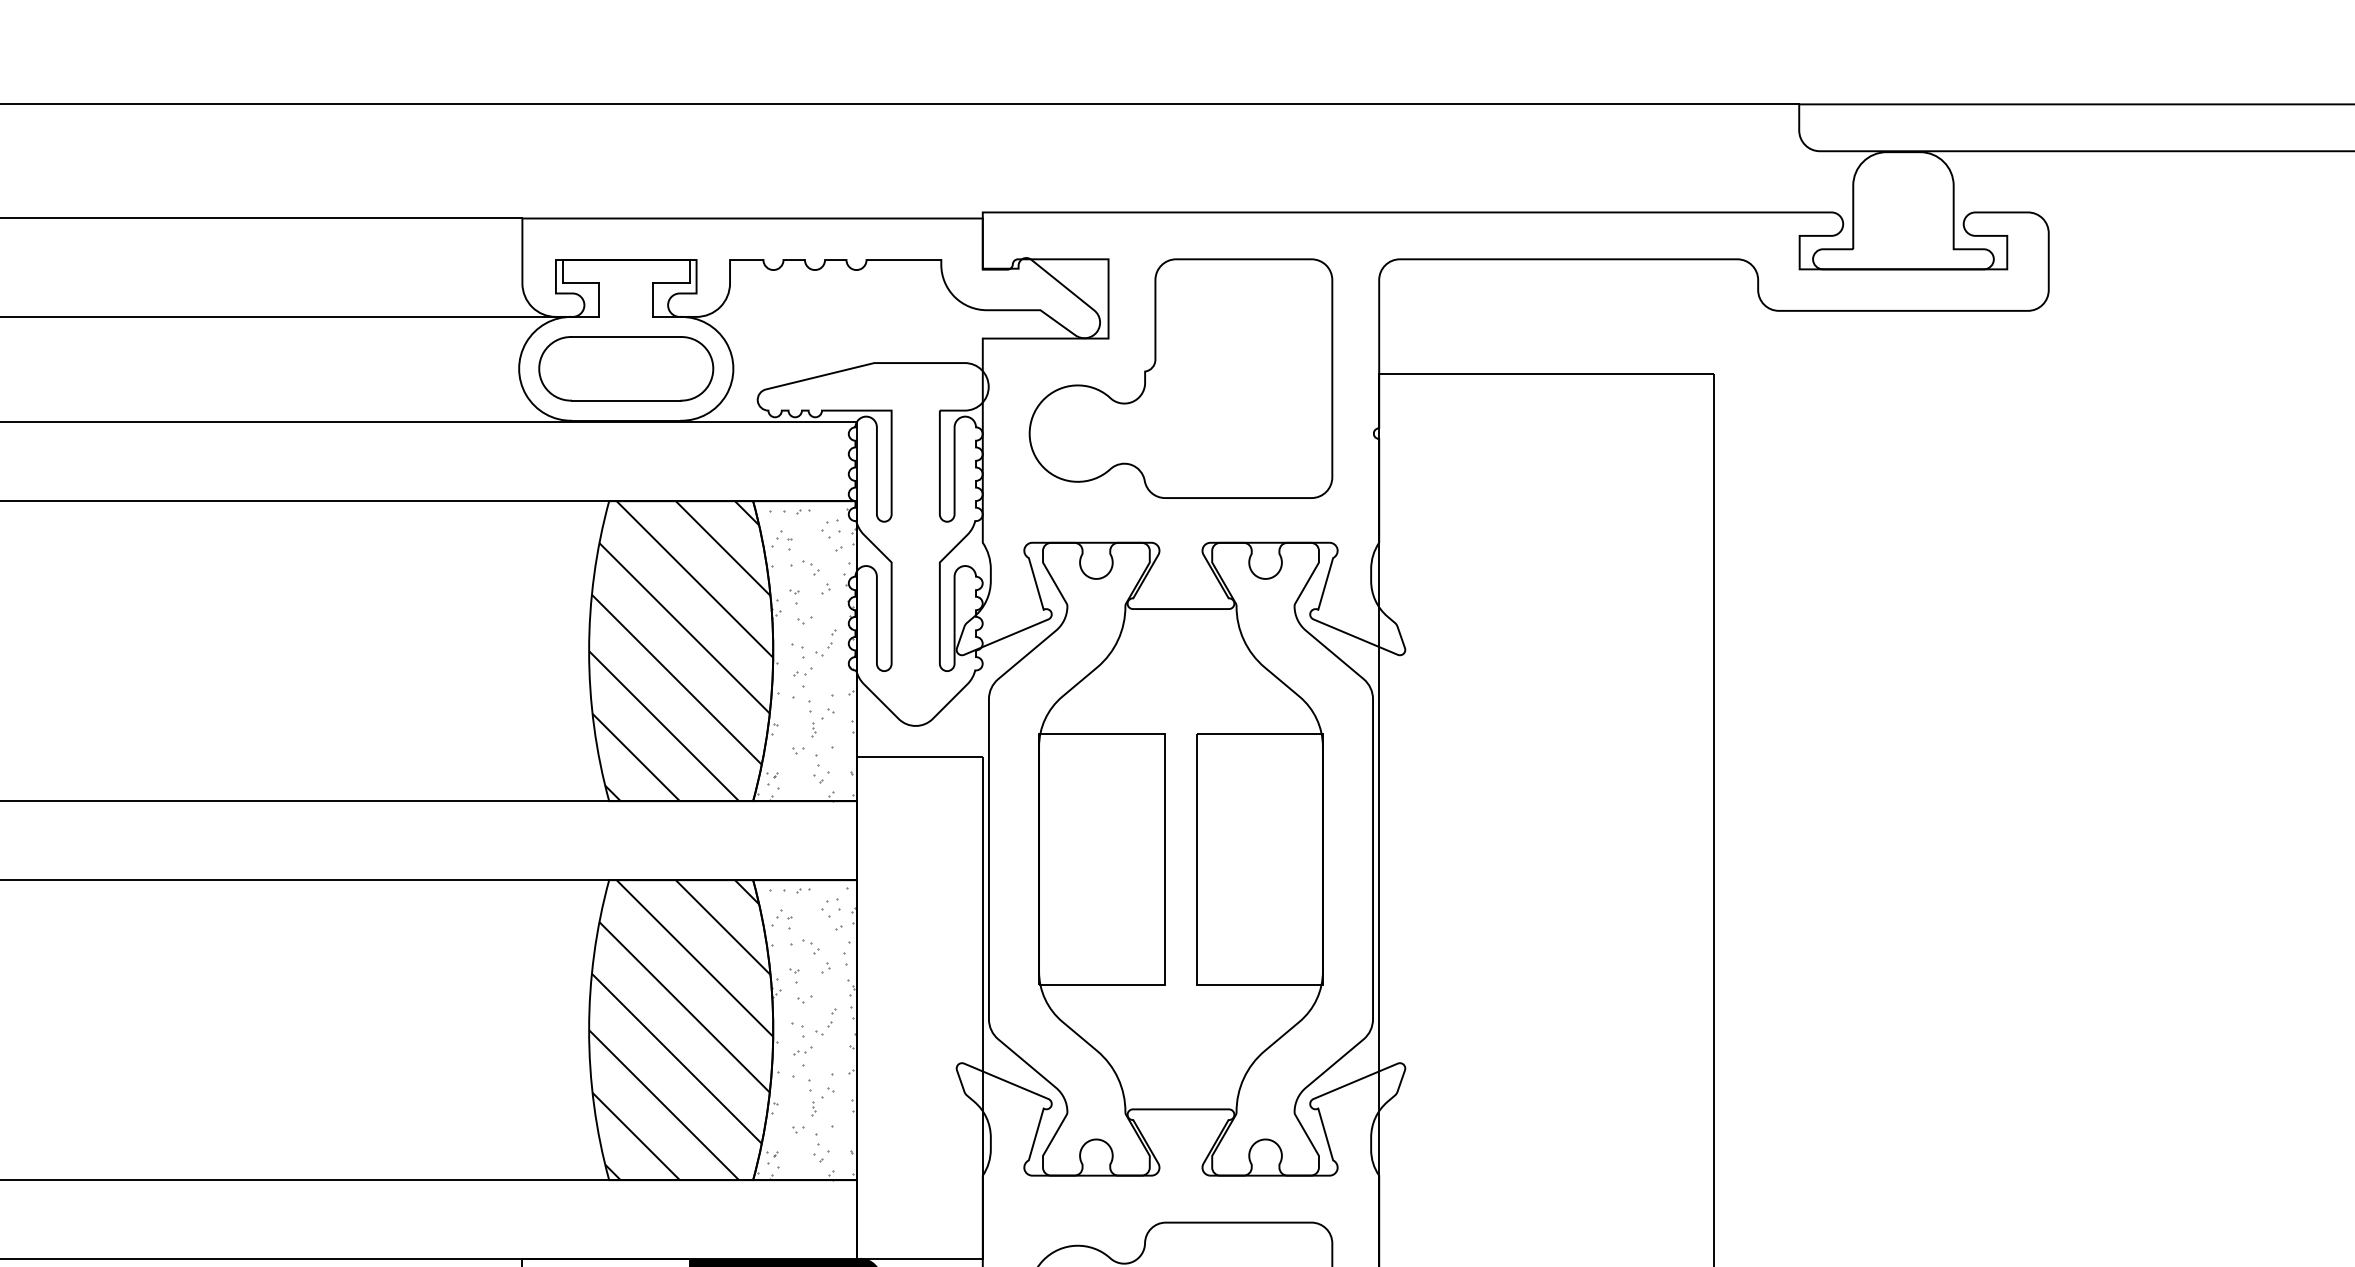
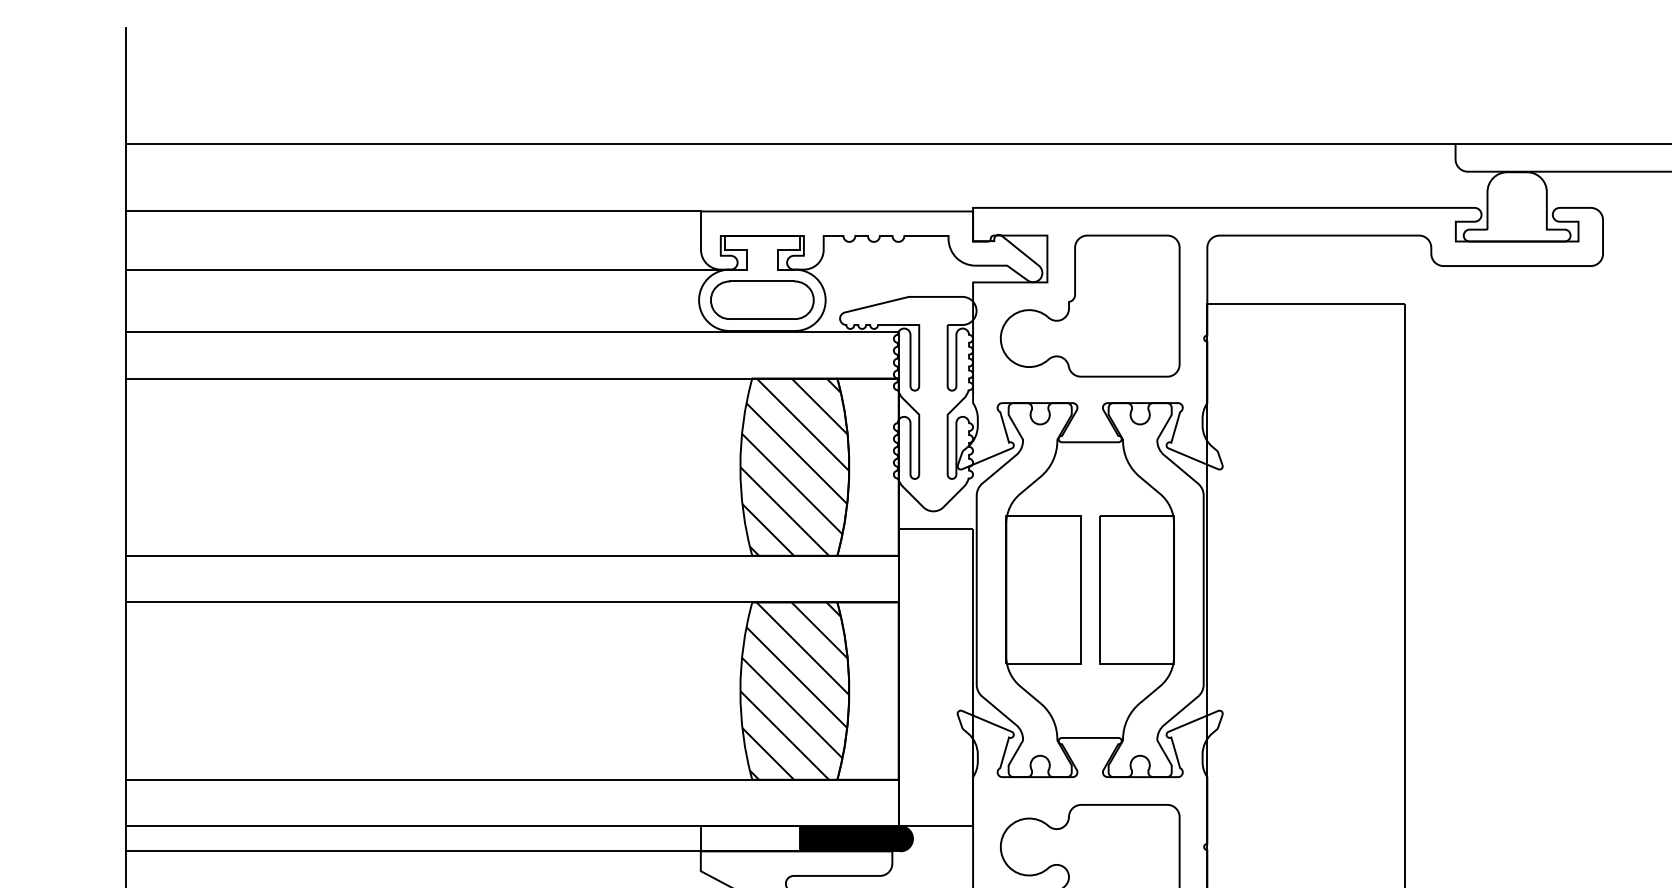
hatch: (805, 655) -> (868, 469), removed
hatch: (805, 1034) -> (868, 693), removed

